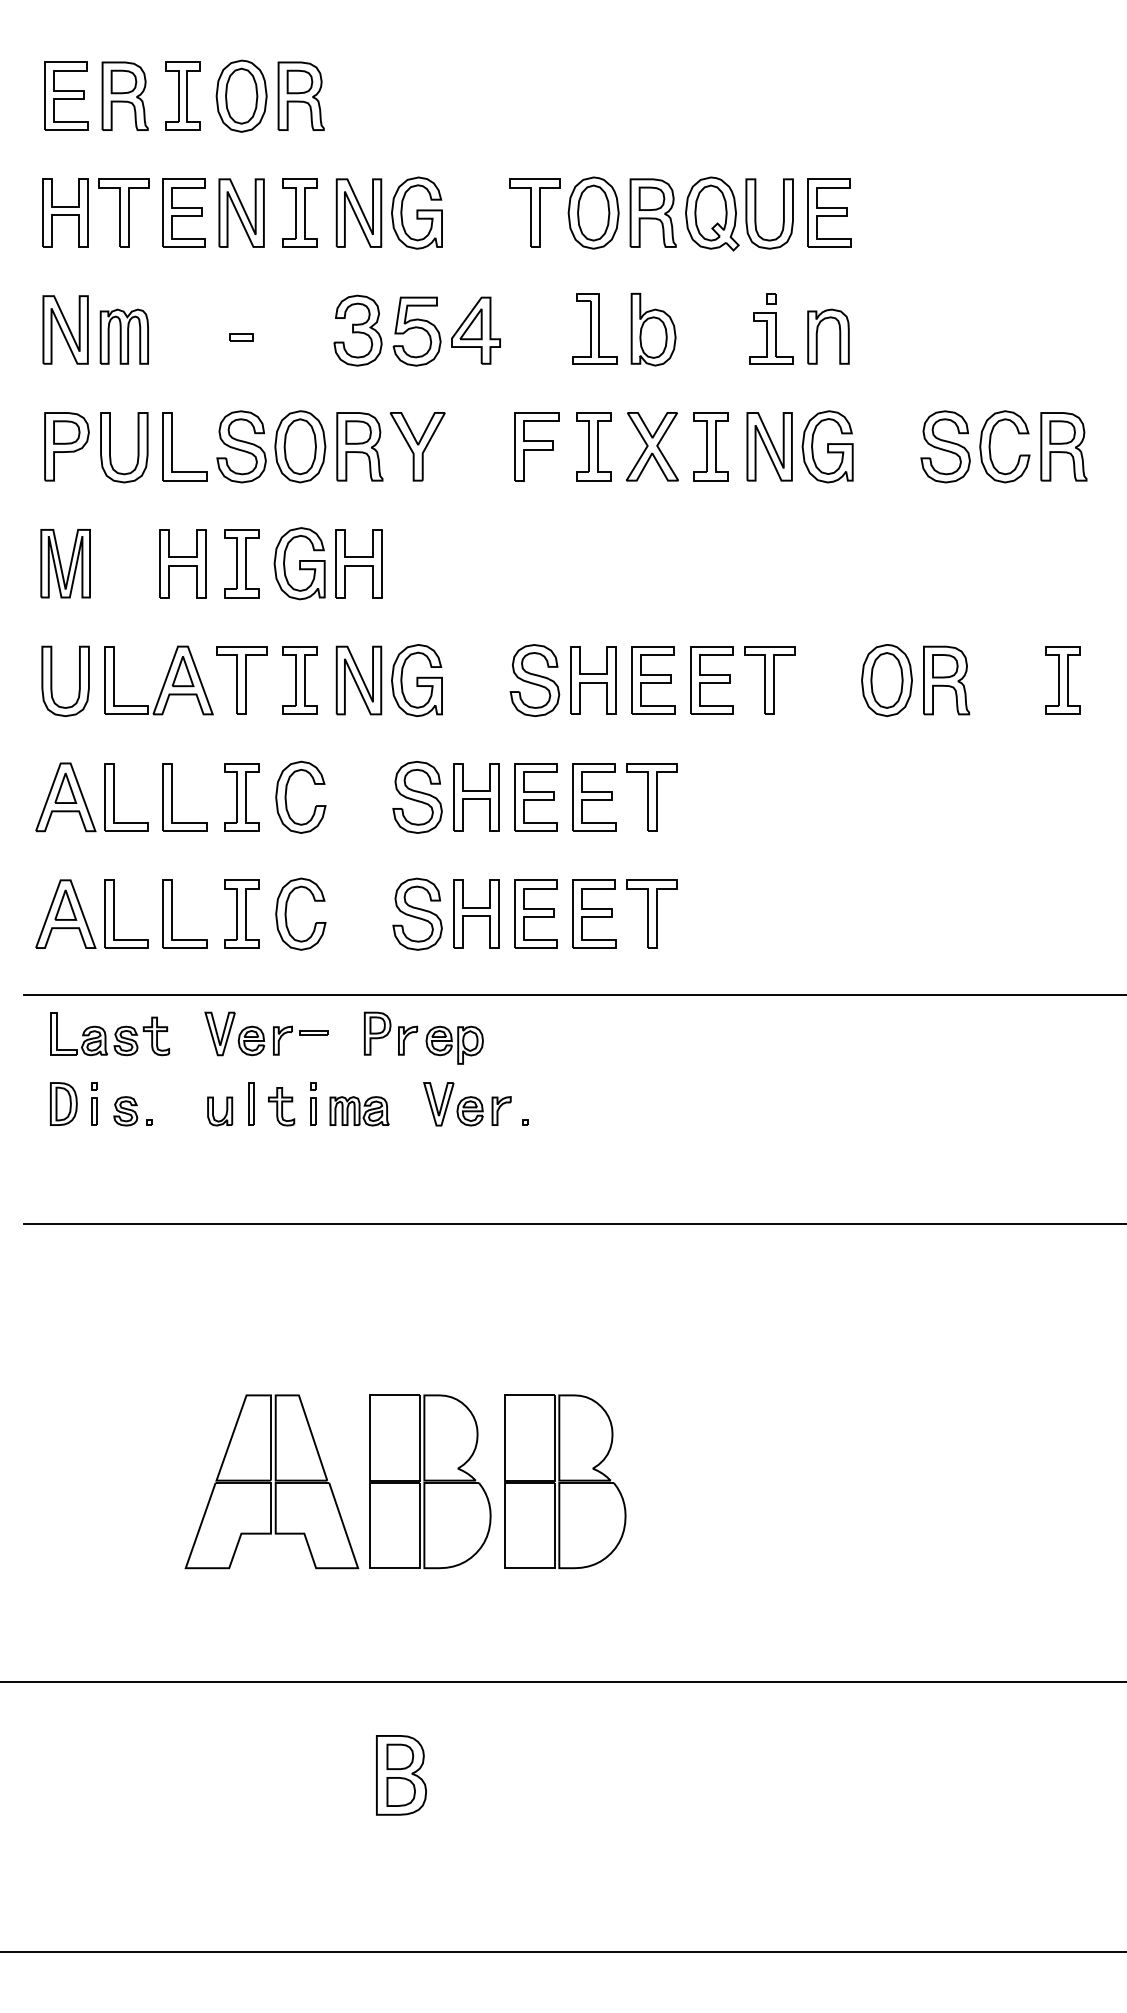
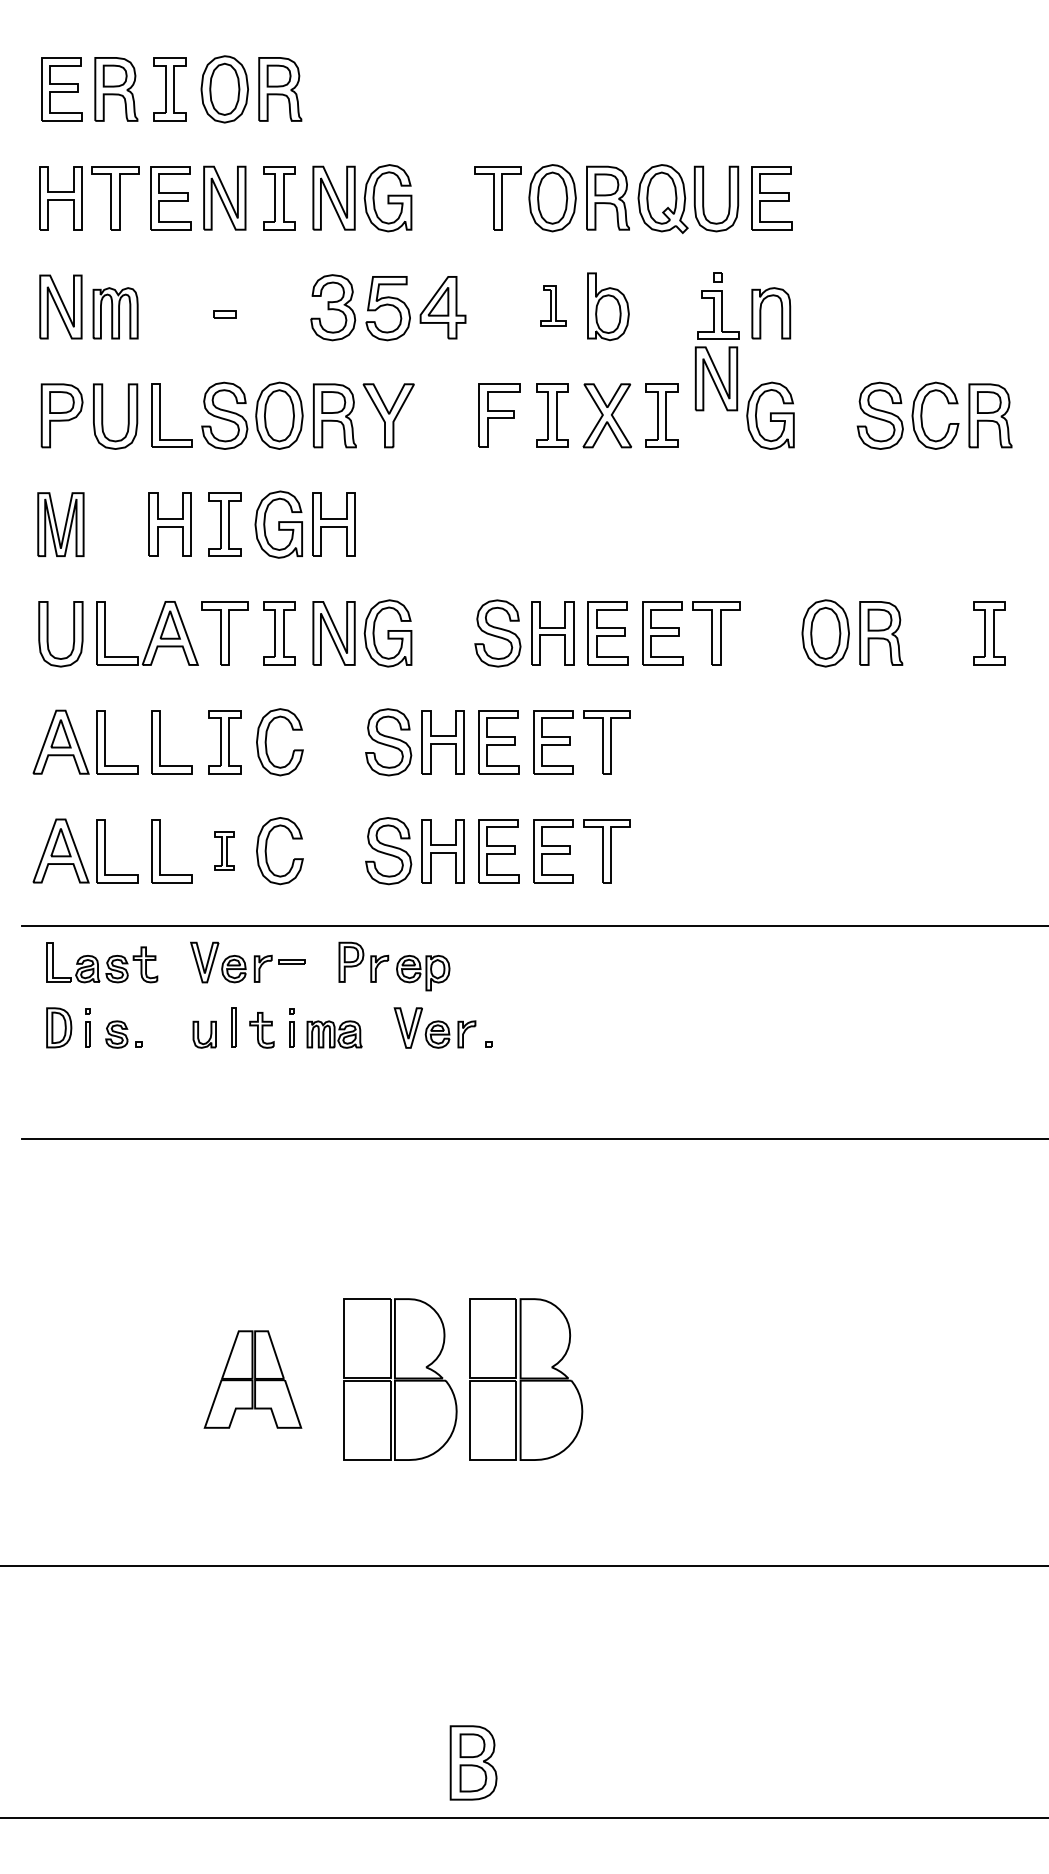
part: (594, 328) -> (553, 305), size x0.6
part: (769, 446) -> (716, 378), moved
part: (241, 914) -> (224, 851), size x0.6
part: (271, 1481) -> (252, 1379), size x0.6
part: (401, 1774) -> (473, 1762), moved

